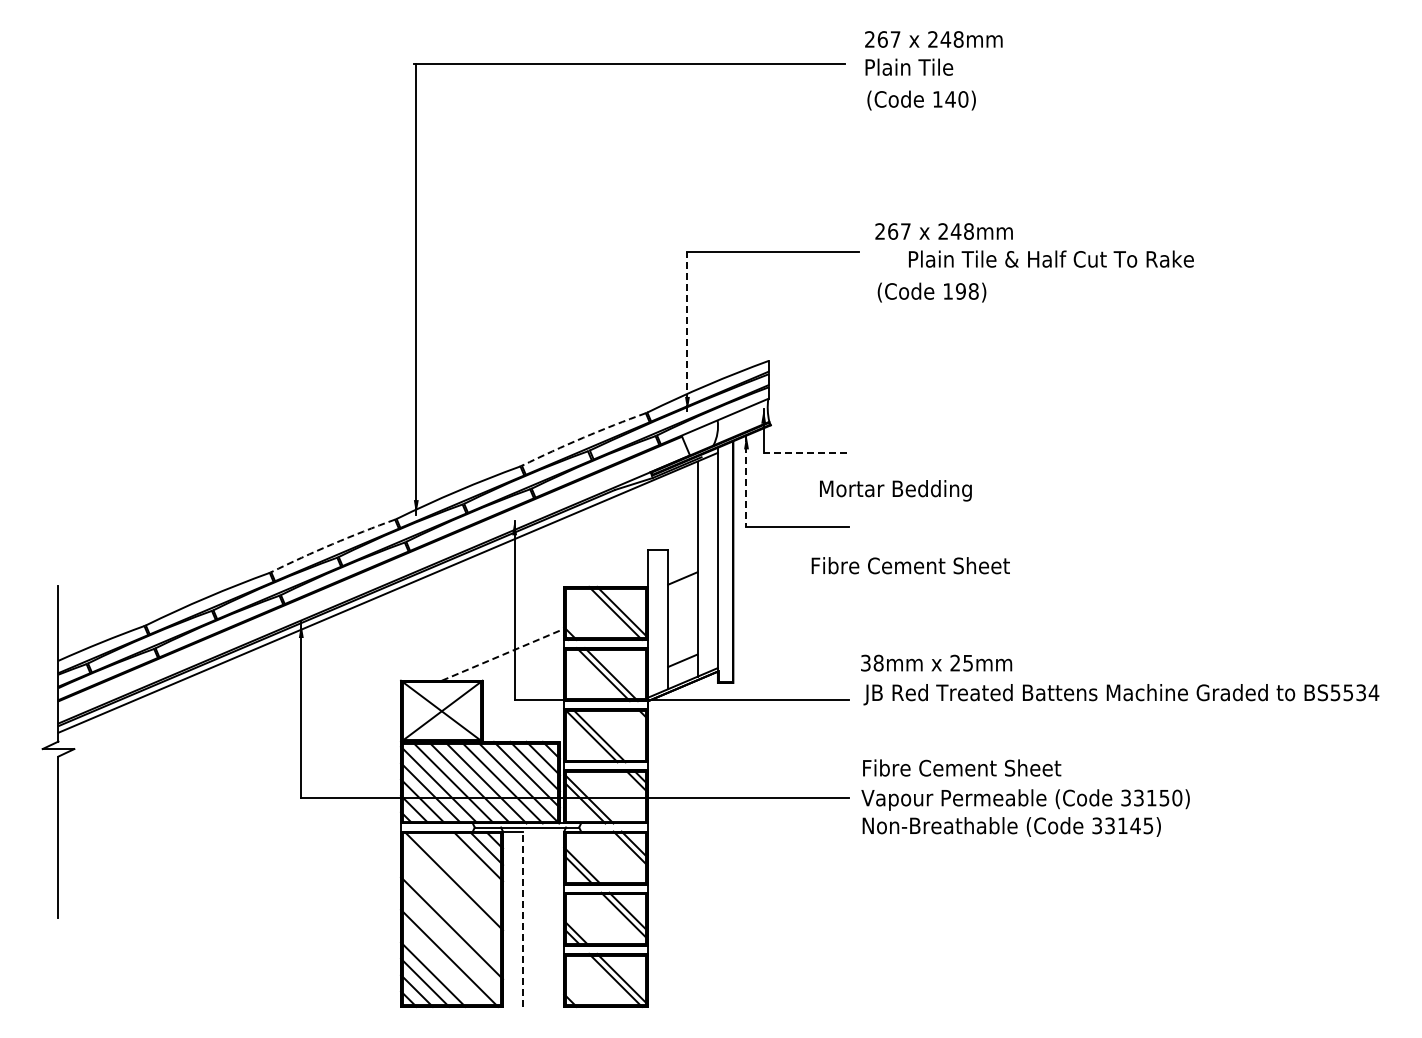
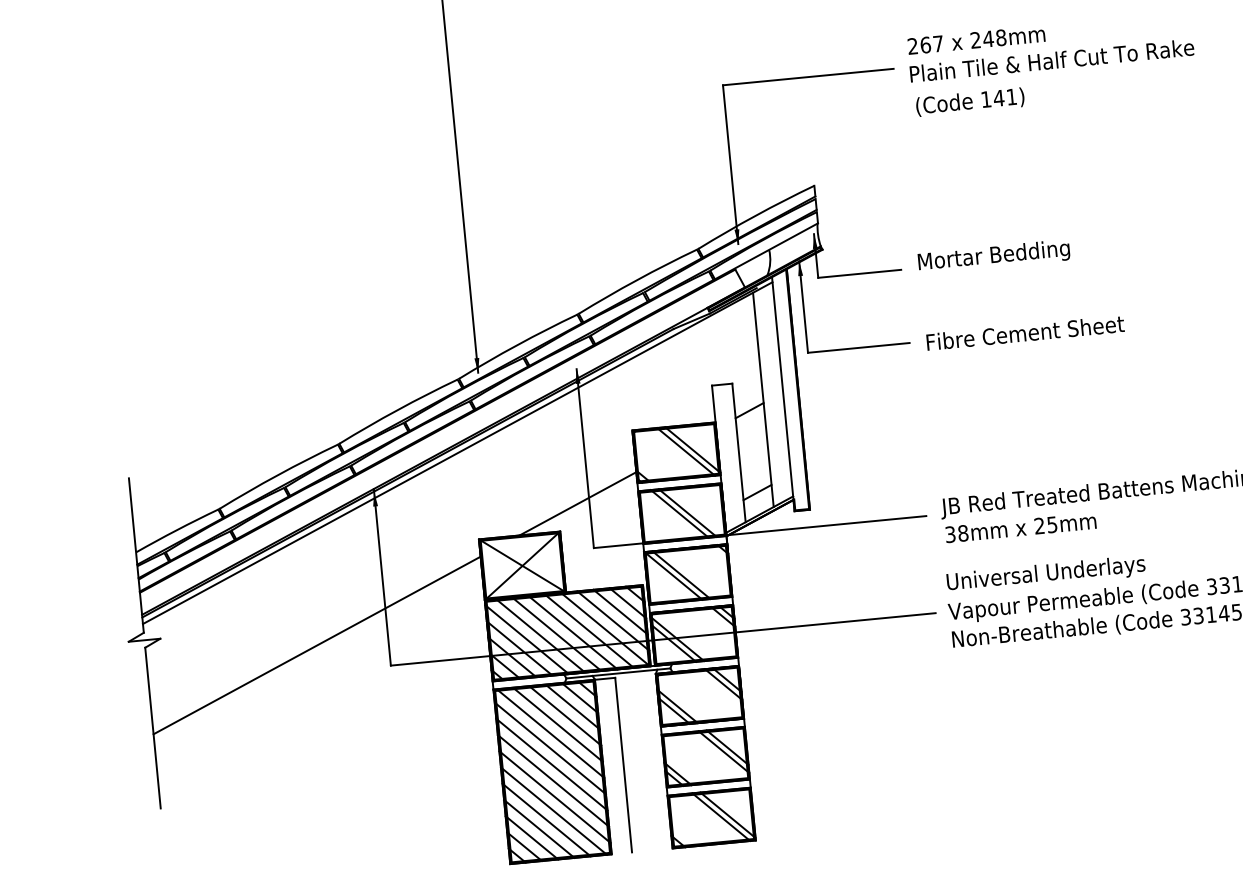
text: (1051, 258) -> (1052, 60), moved
text: (966, 291) -> (1004, 97), 198) -> 141)
line: (687, 331) -> (730, 164), dashed -> solid
arc: (583, 437) -> (637, 279), dashed -> solid
line: (805, 452) -> (859, 273), dashed -> solid
line: (746, 480) -> (803, 306), dashed -> solid
text: (895, 490) -> (993, 256), moved
arc: (332, 544) -> (397, 410), dashed -> solid
text: (910, 565) -> (1025, 332), moved
line: (503, 654) -> (578, 503), dashed -> solid
text: (936, 662) -> (1020, 527), moved
text: (961, 769) -> (1045, 574), Fibre Cement Sheet -> Universal Underlays
line: (229, 770) -> (316, 645), added
line: (470, 864) -> (565, 715), added
line: (462, 872) -> (558, 724), added
line: (452, 895) -> (550, 748), added
line: (452, 911) -> (552, 764), added
line: (523, 919) -> (623, 765), dashed -> solid
line: (452, 944) -> (555, 797), added
line: (441, 966) -> (546, 819), added

